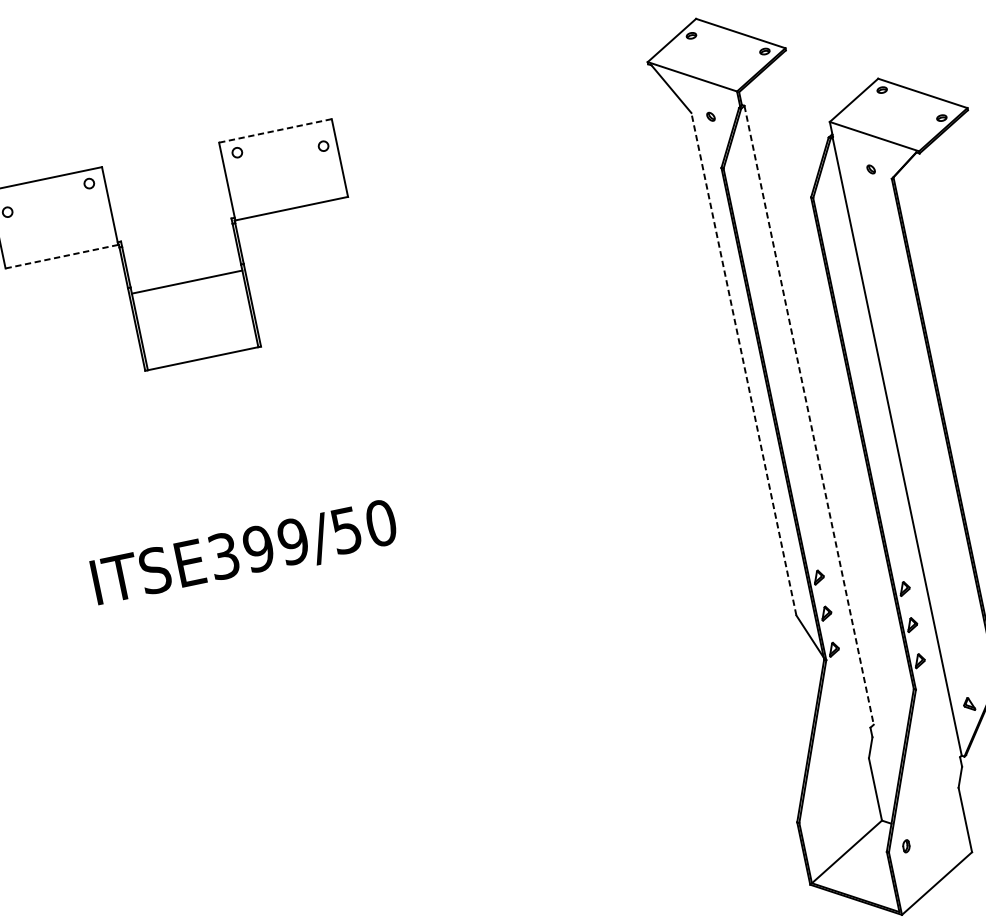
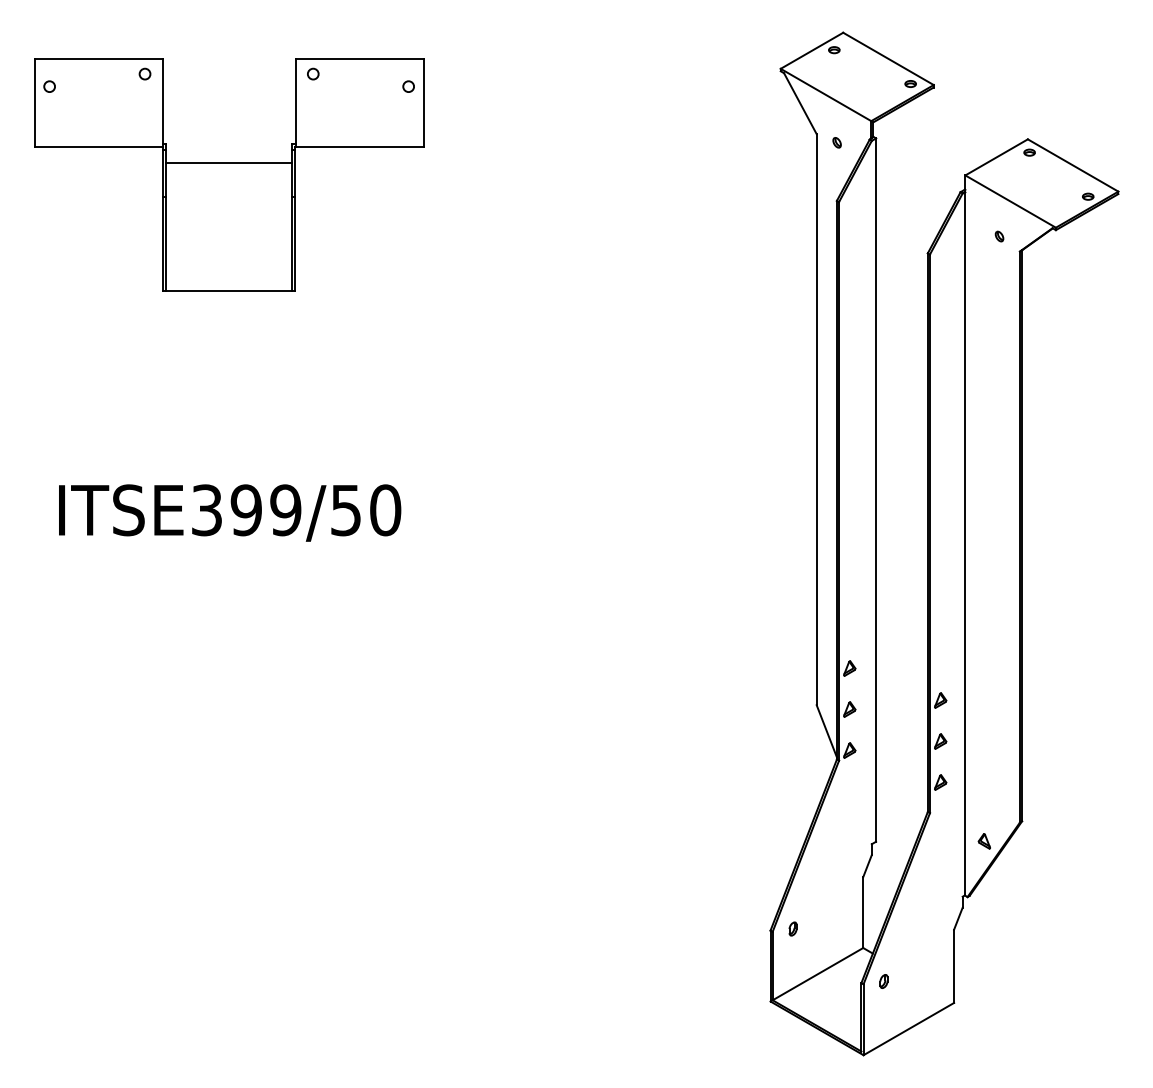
line: (275, 131) -> (359, 59), dashed -> solid
line: (62, 256) -> (99, 147), dashed -> solid
line: (186, 282) -> (228, 162), moved
line: (743, 364) -> (816, 419), dashed -> solid
line: (809, 415) -> (876, 490), dashed -> solid
part: (816, 816) -> (792, 928), added

